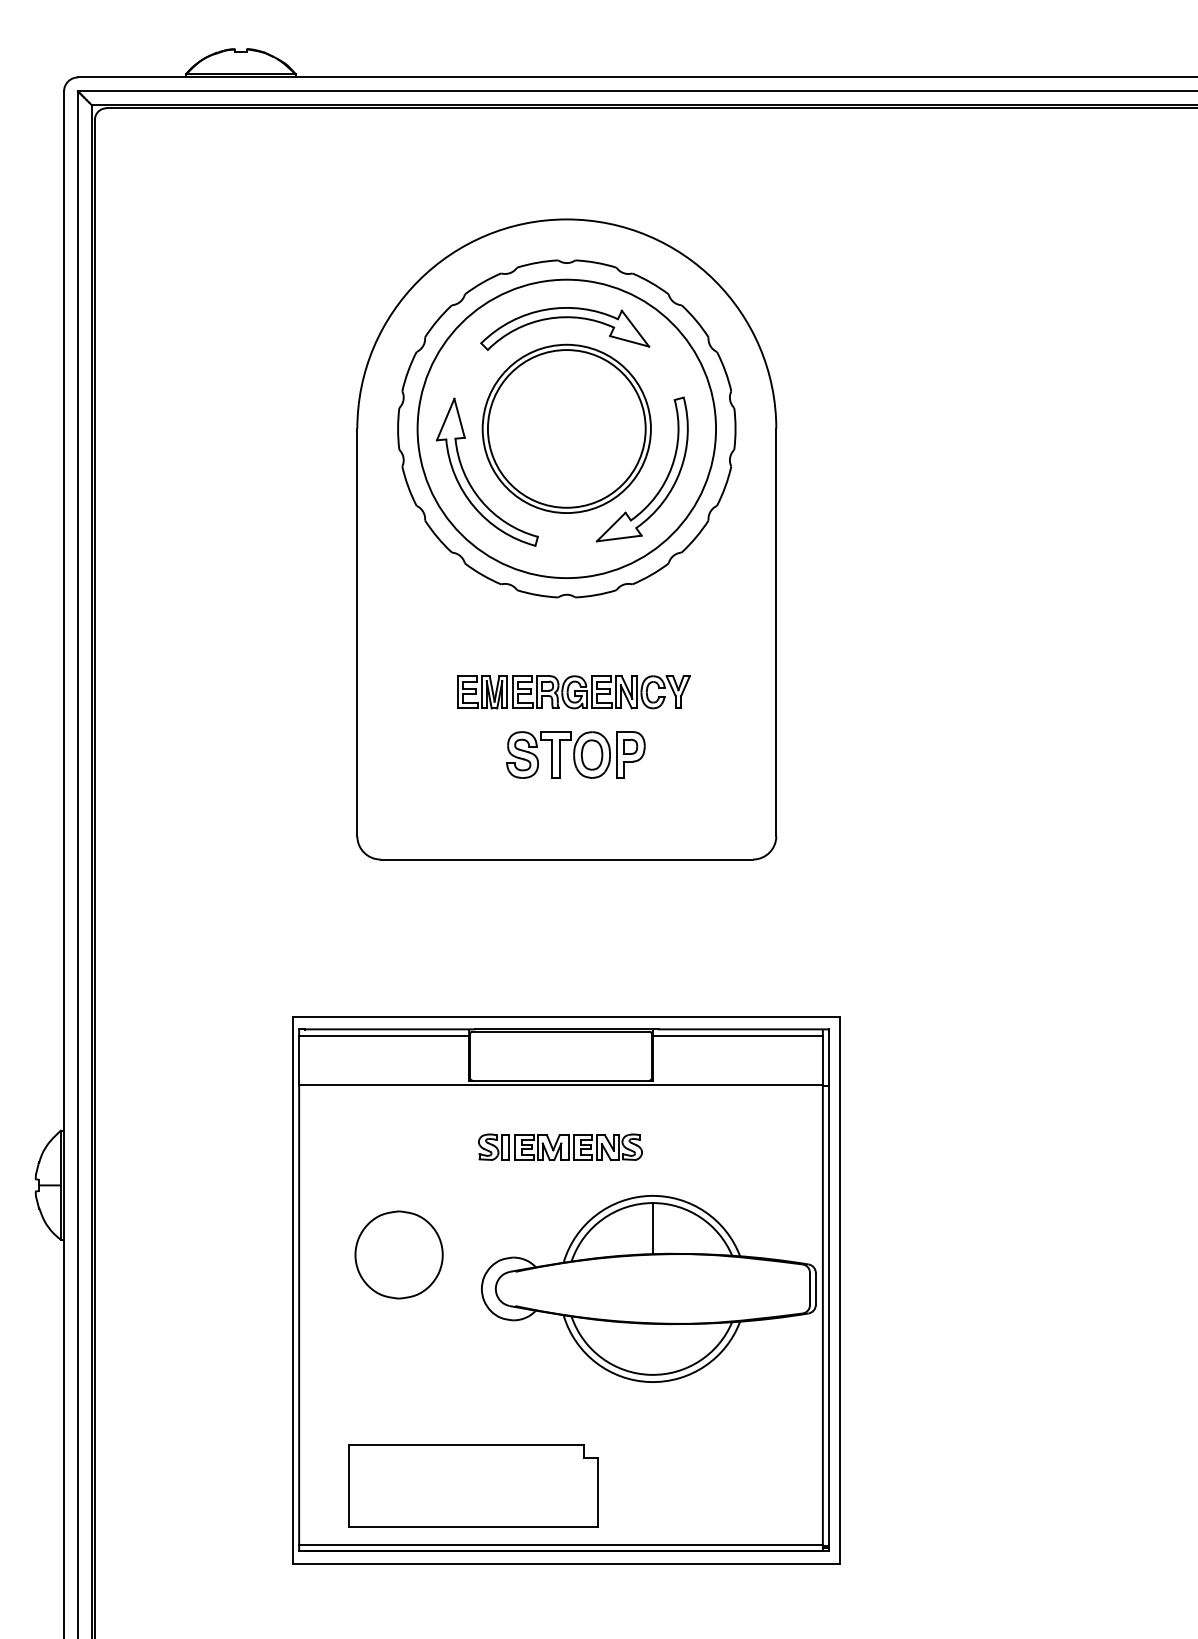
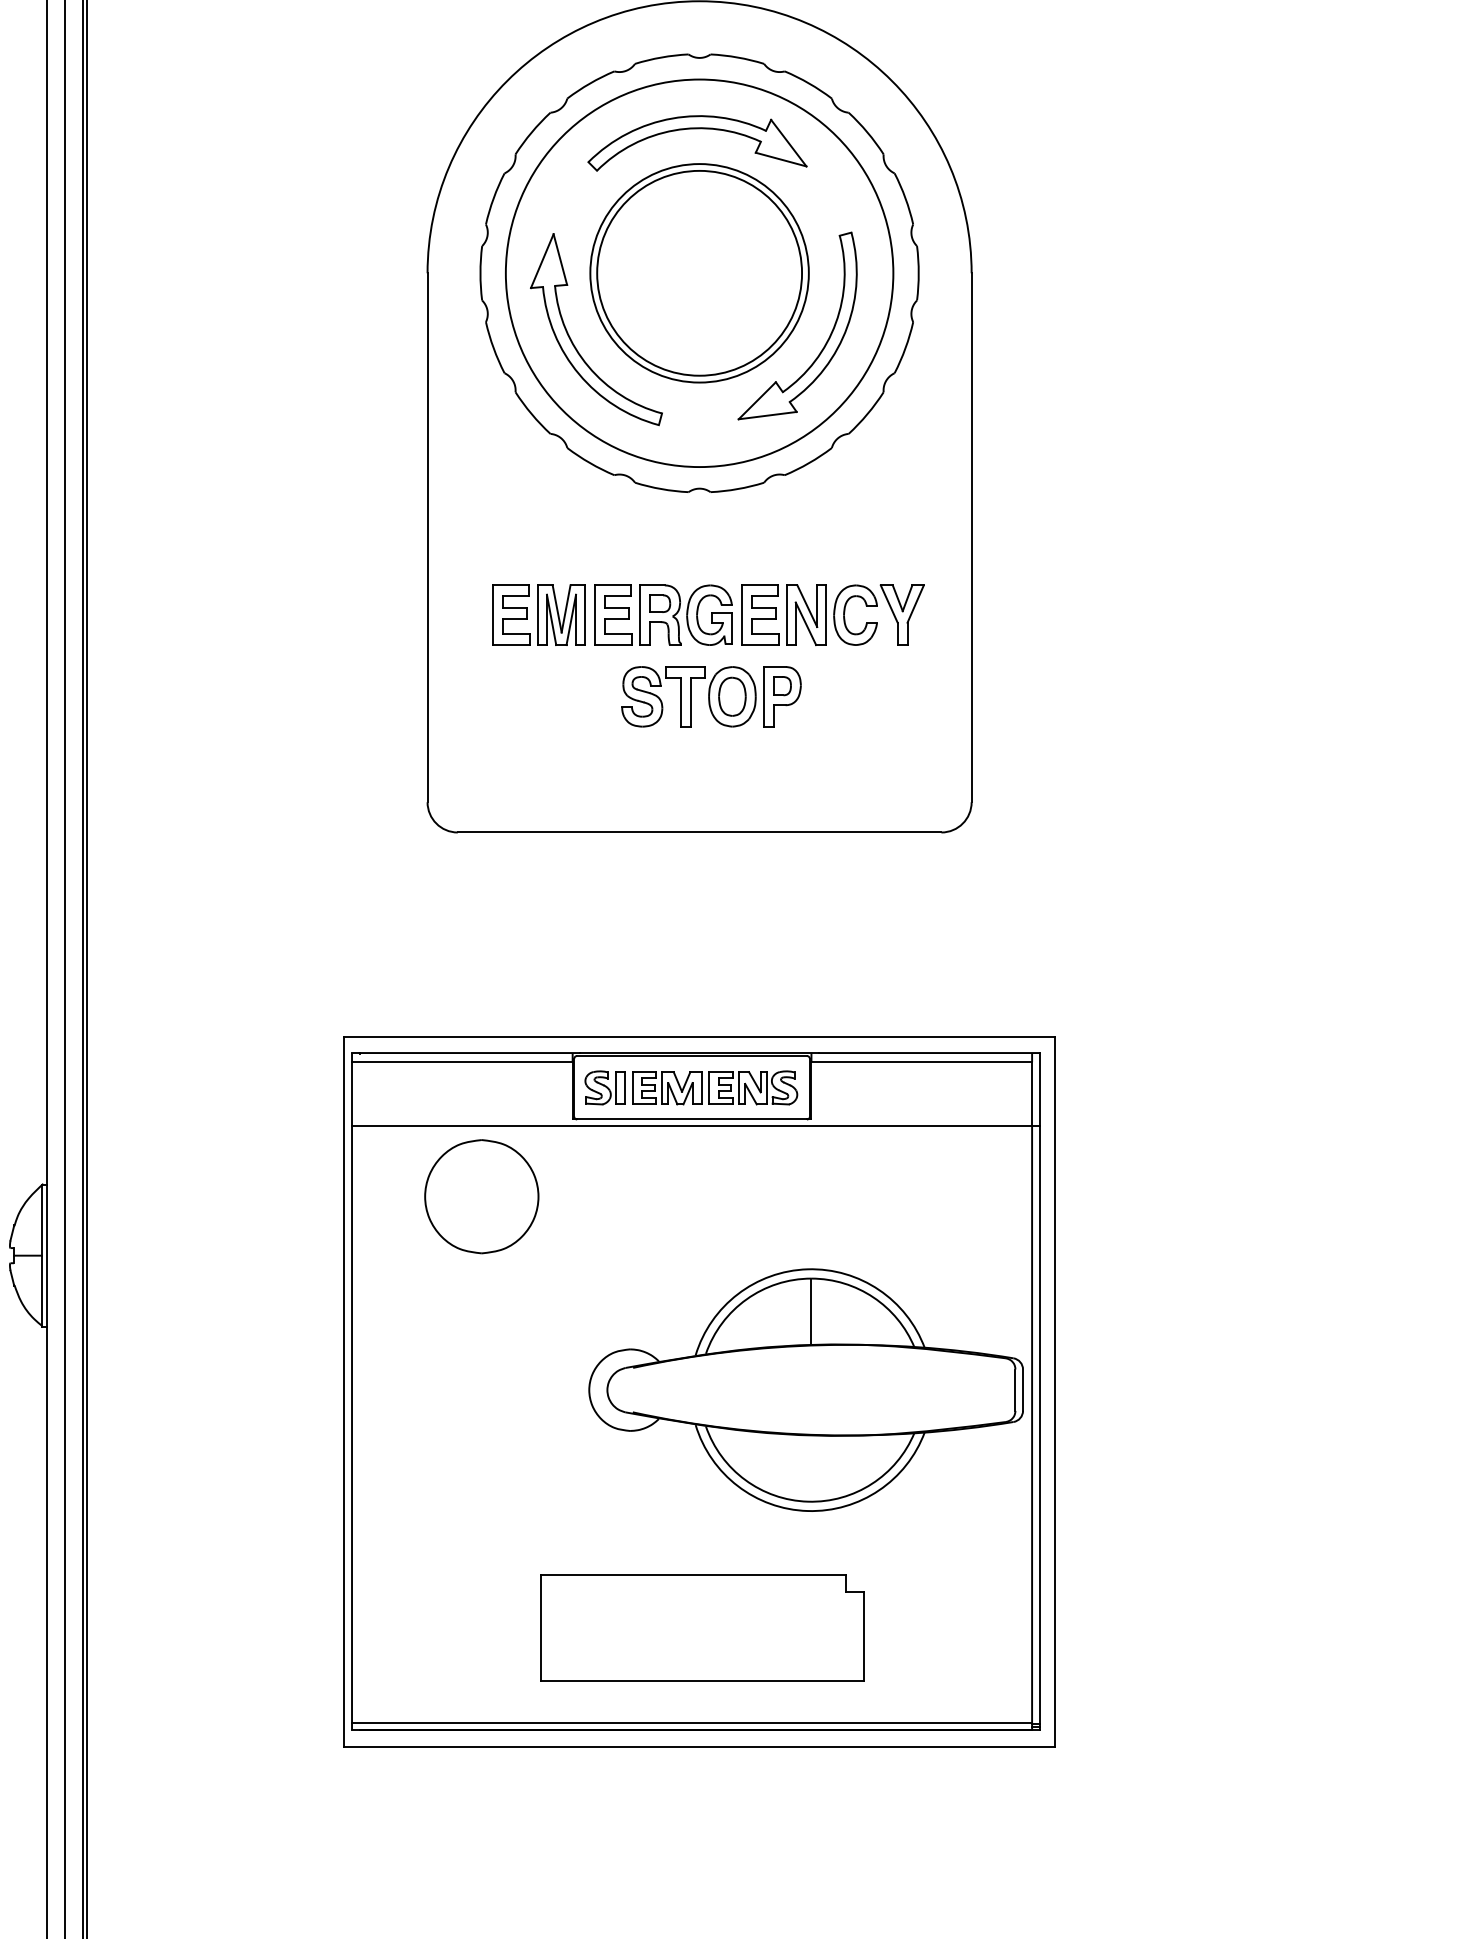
part: (573, 692) -> (708, 615), size x1.43
part: (560, 1146) -> (691, 1086), moved
part: (398, 1254) -> (481, 1196), moved
part: (473, 1485) -> (703, 1627), moved

